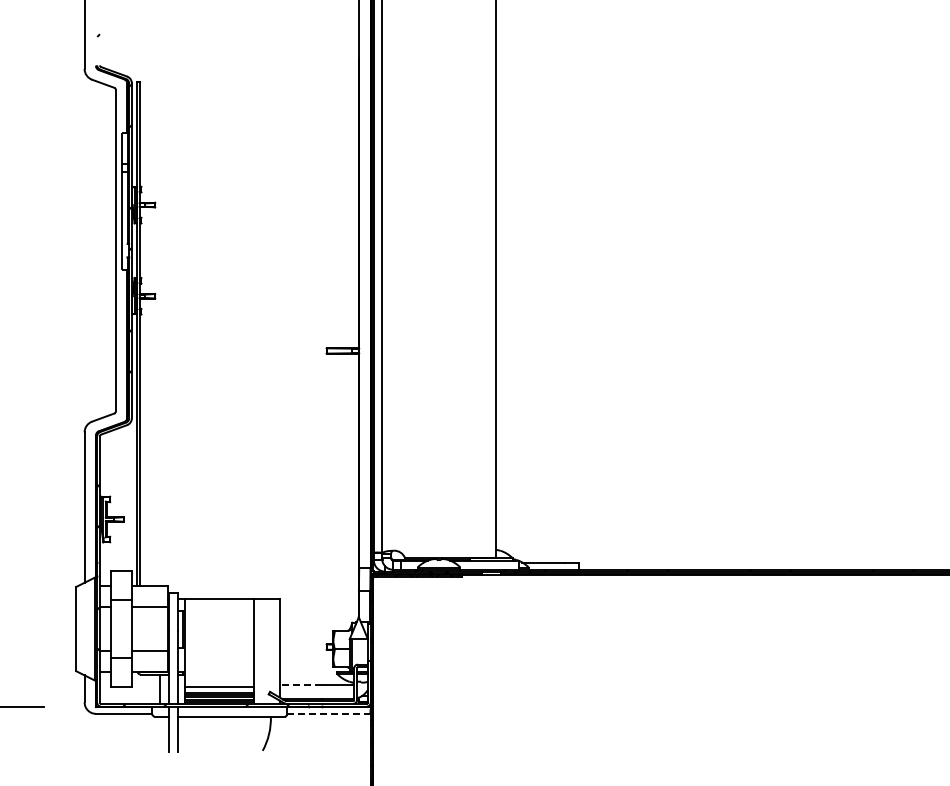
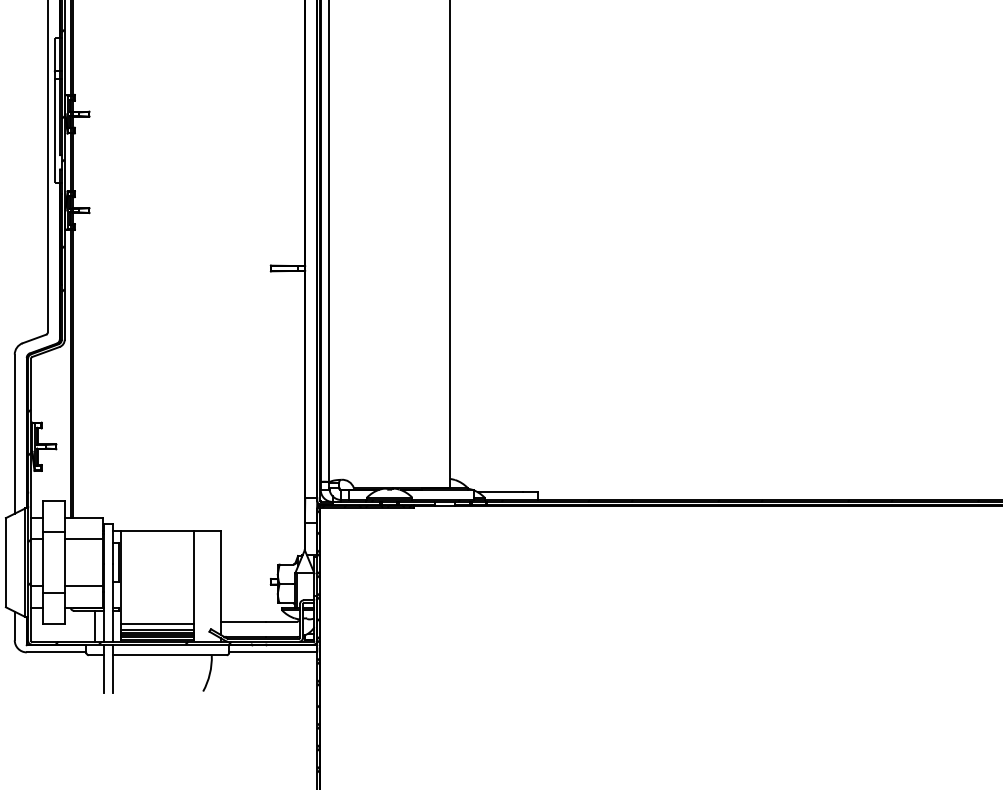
line: (300, 684) -> (243, 621), dashed -> solid
line: (328, 713) -> (272, 652), dashed -> solid

